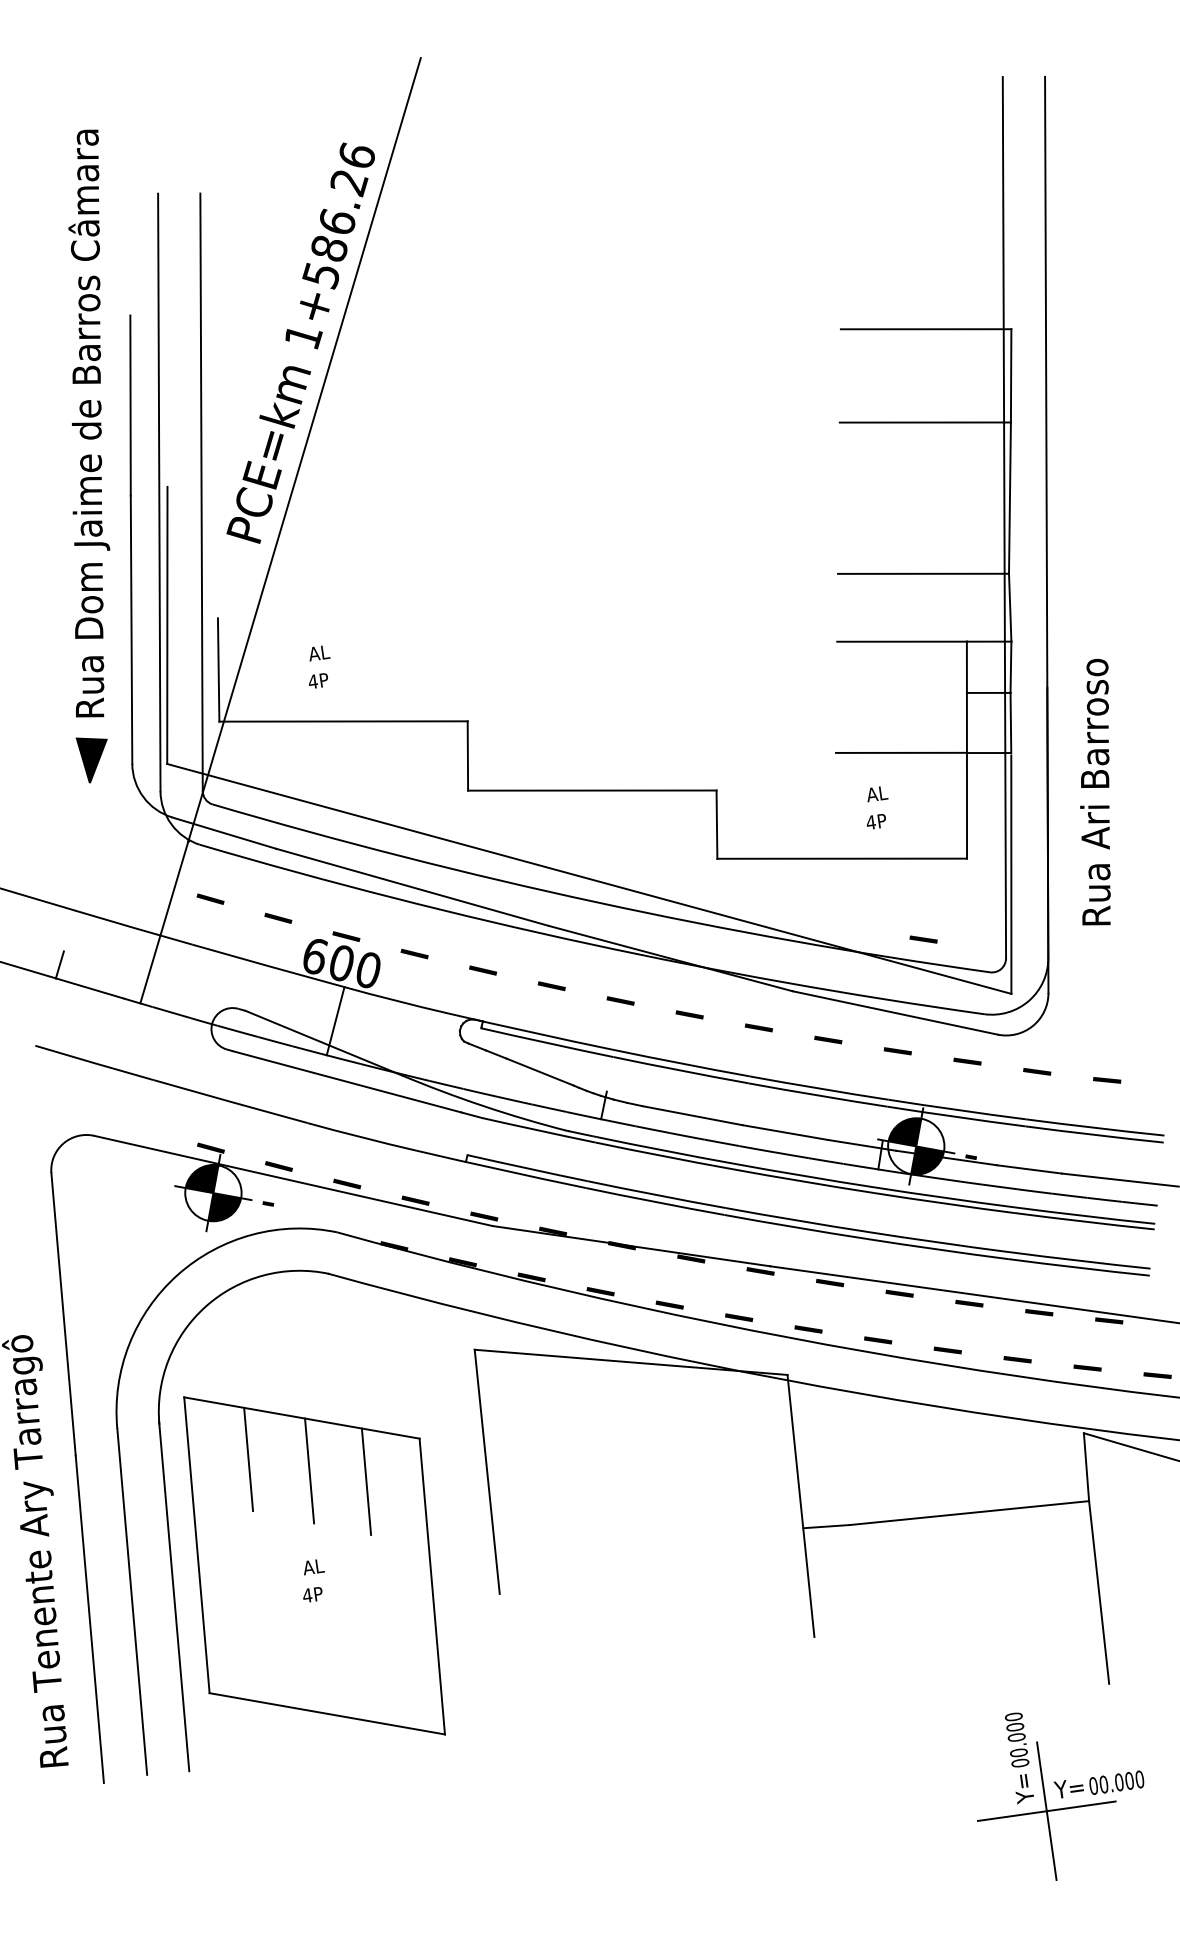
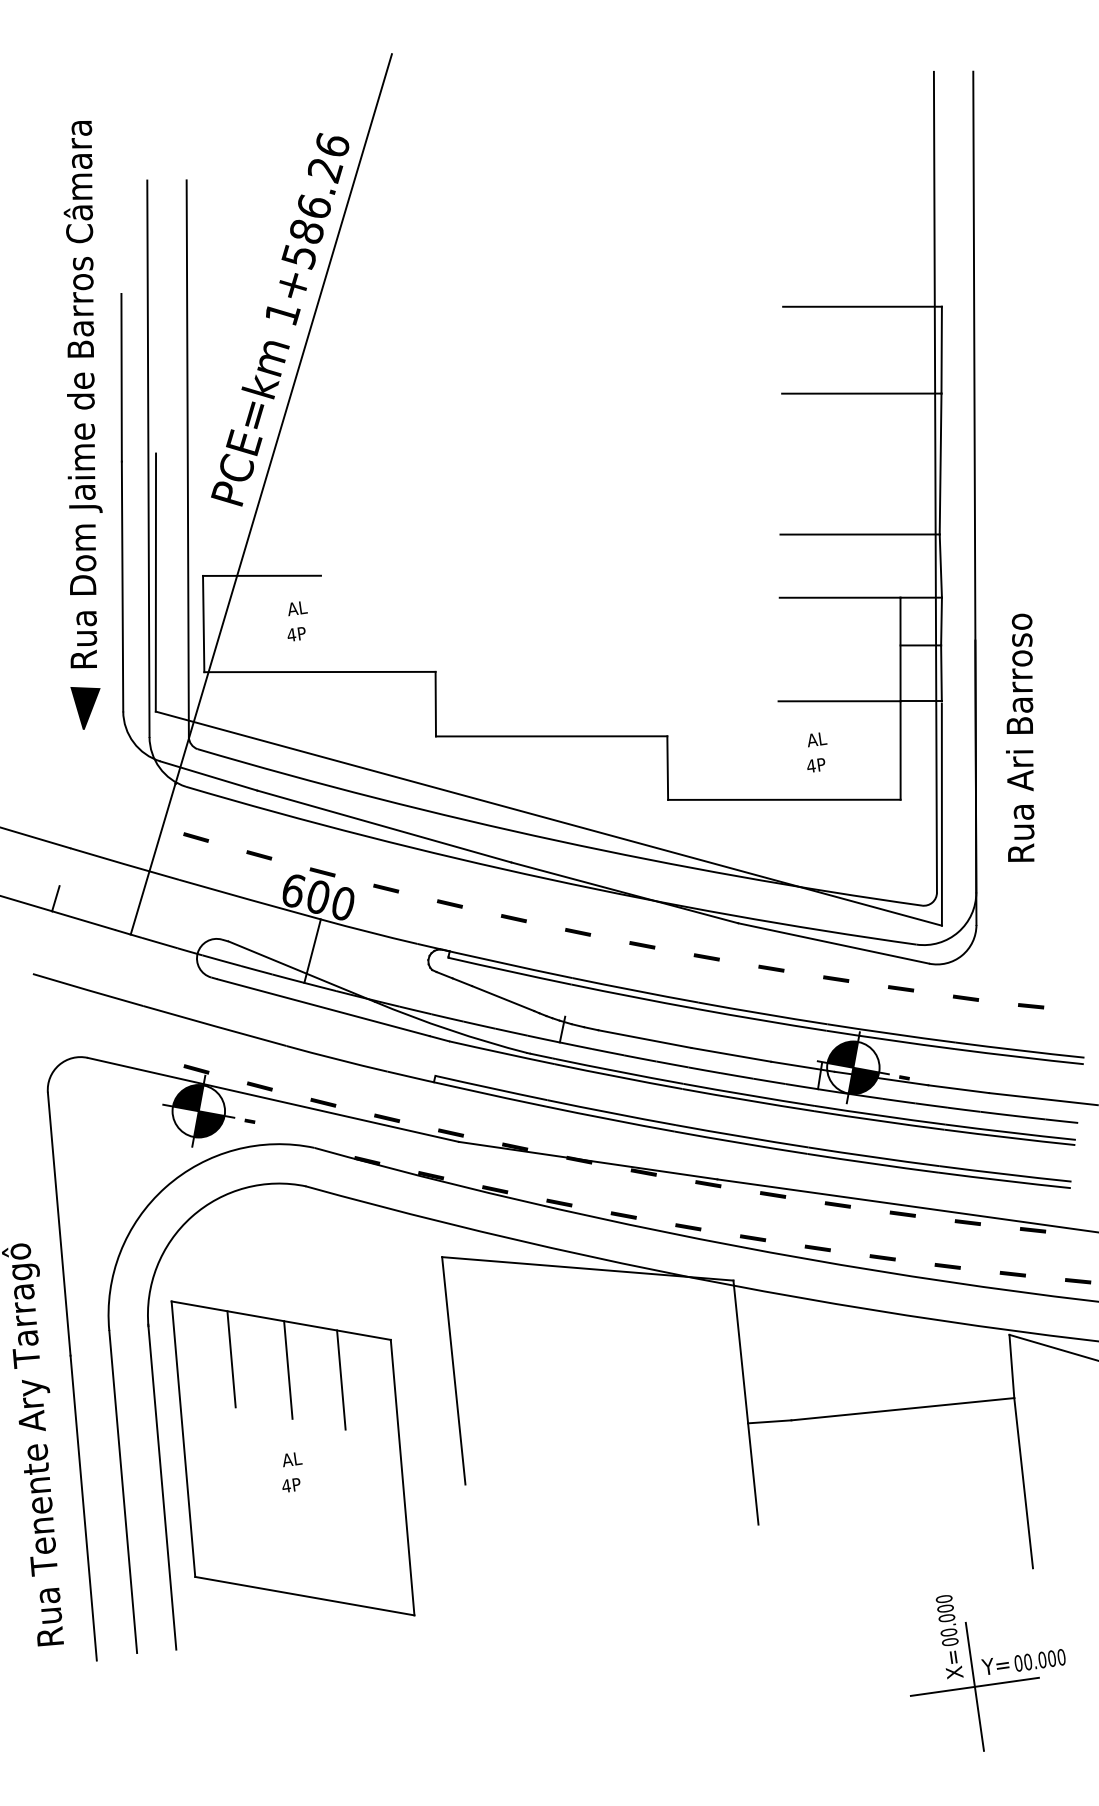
line: (280, 617) -> (261, 575), added
line: (923, 938) -> (860, 874), removed
text: (1024, 1788) -> (954, 1665), Y= -> X=

